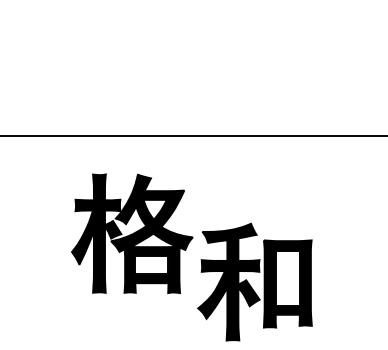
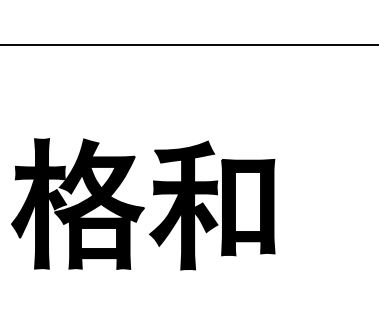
part: (132, 233) -> (78, 203), moved

